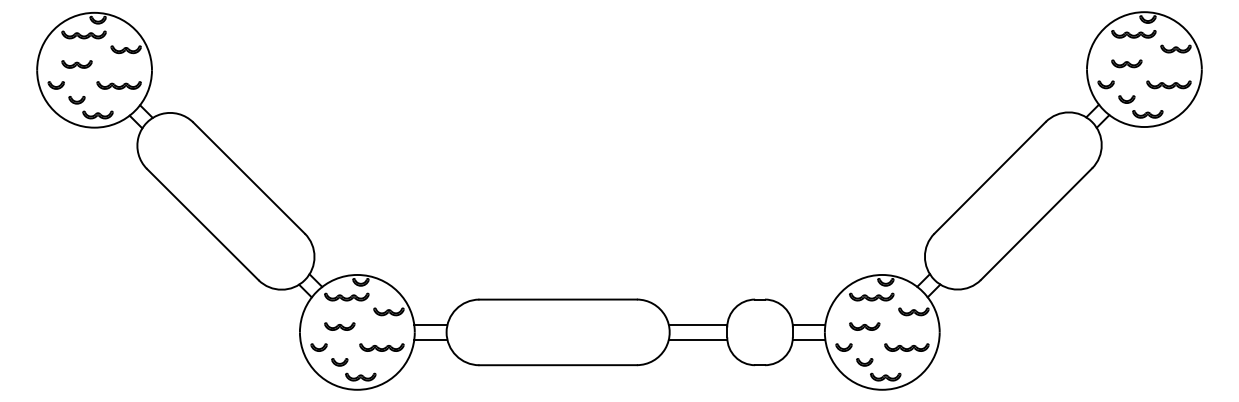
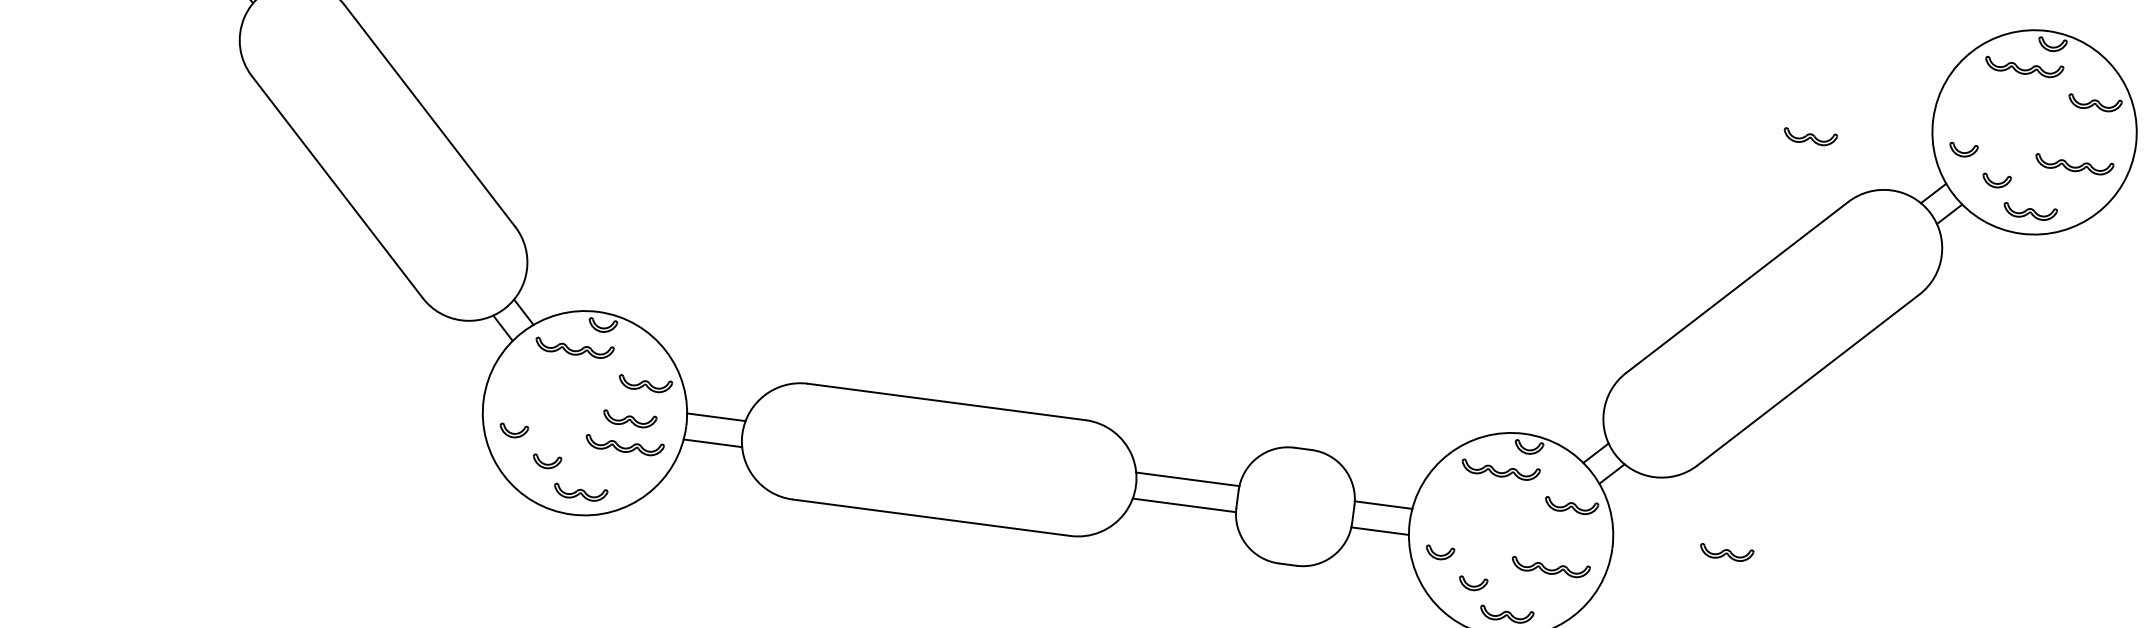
part: (1126, 63) -> (1809, 136), moved
part: (339, 326) -> (629, 419), moved
part: (864, 326) -> (1726, 552), moved

